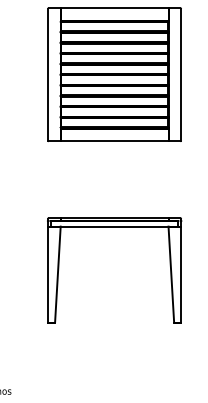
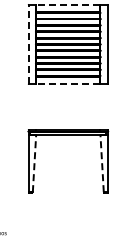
line: (113, 7) -> (67, 4), solid -> dashed
line: (47, 73) -> (28, 43), solid -> dashed
line: (113, 141) -> (67, 84), solid -> dashed
line: (57, 274) -> (34, 163), solid -> dashed
line: (171, 274) -> (102, 163), solid -> dashed

